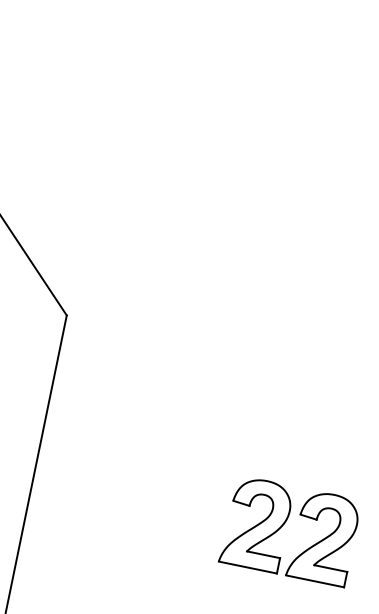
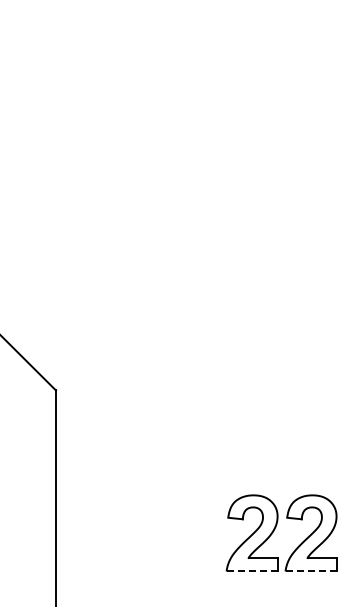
line: (247, 567) -> (251, 571), solid -> dashed
line: (314, 581) -> (310, 571), solid -> dashed

